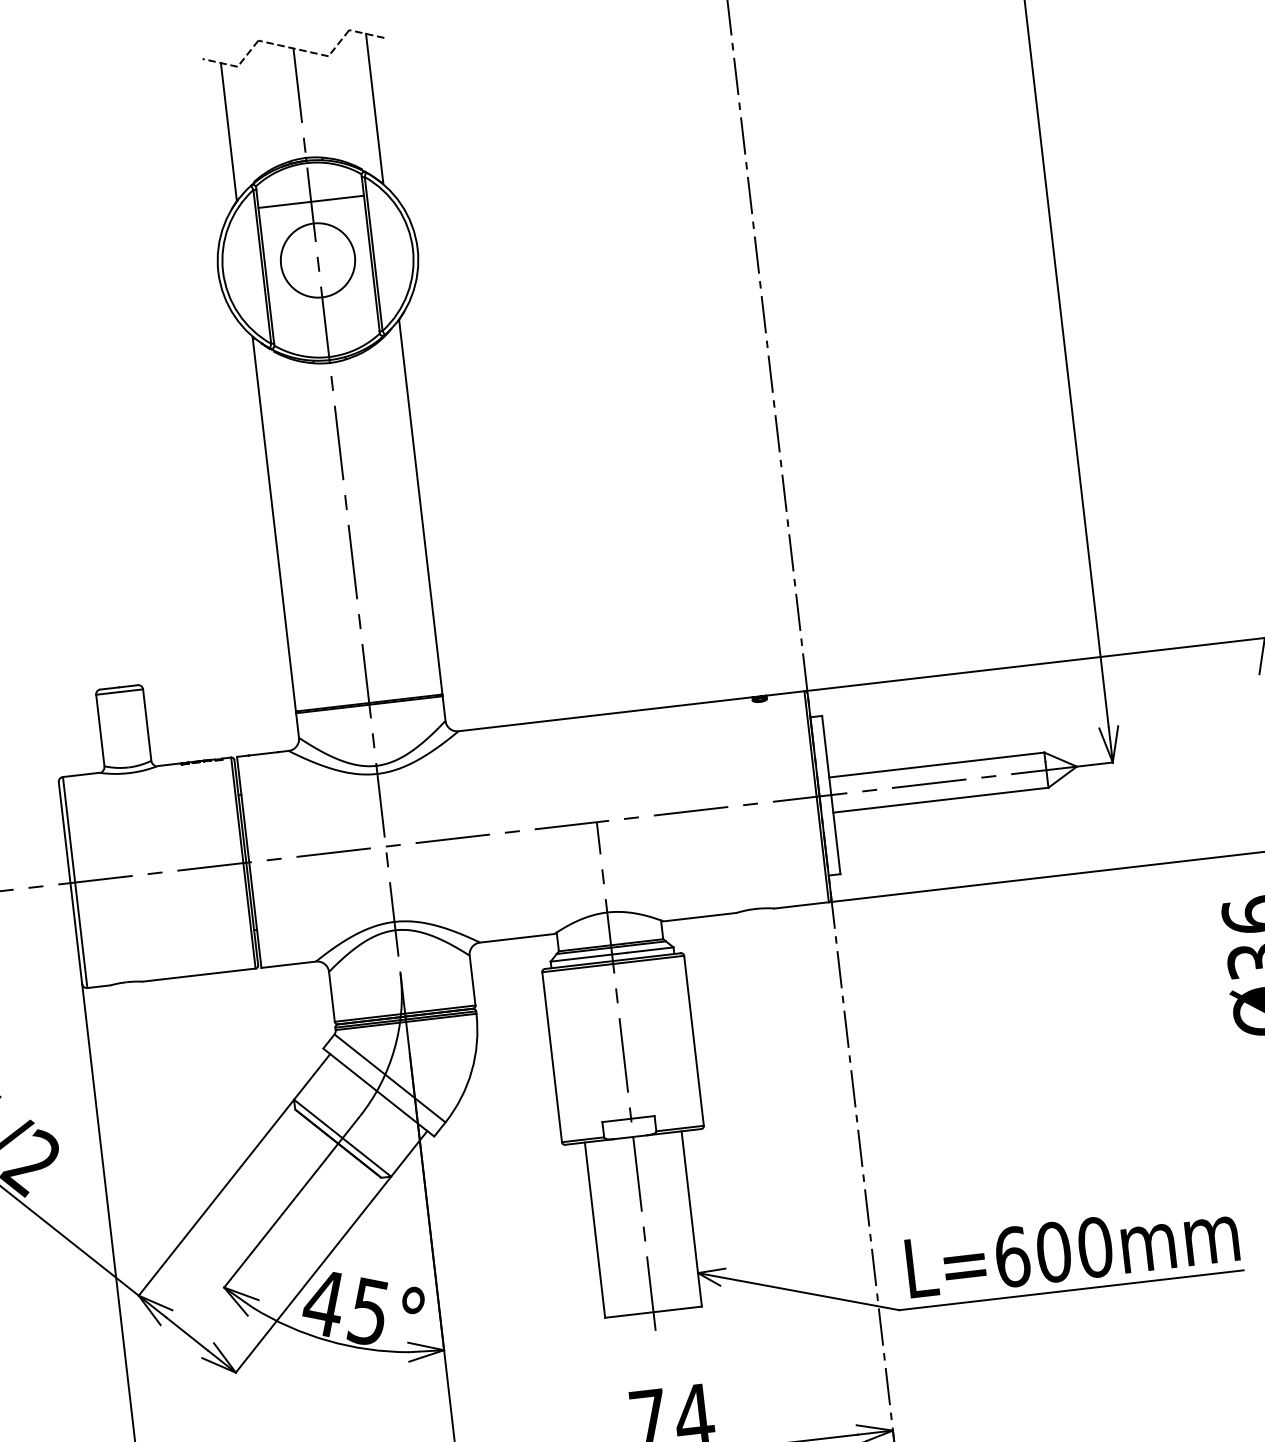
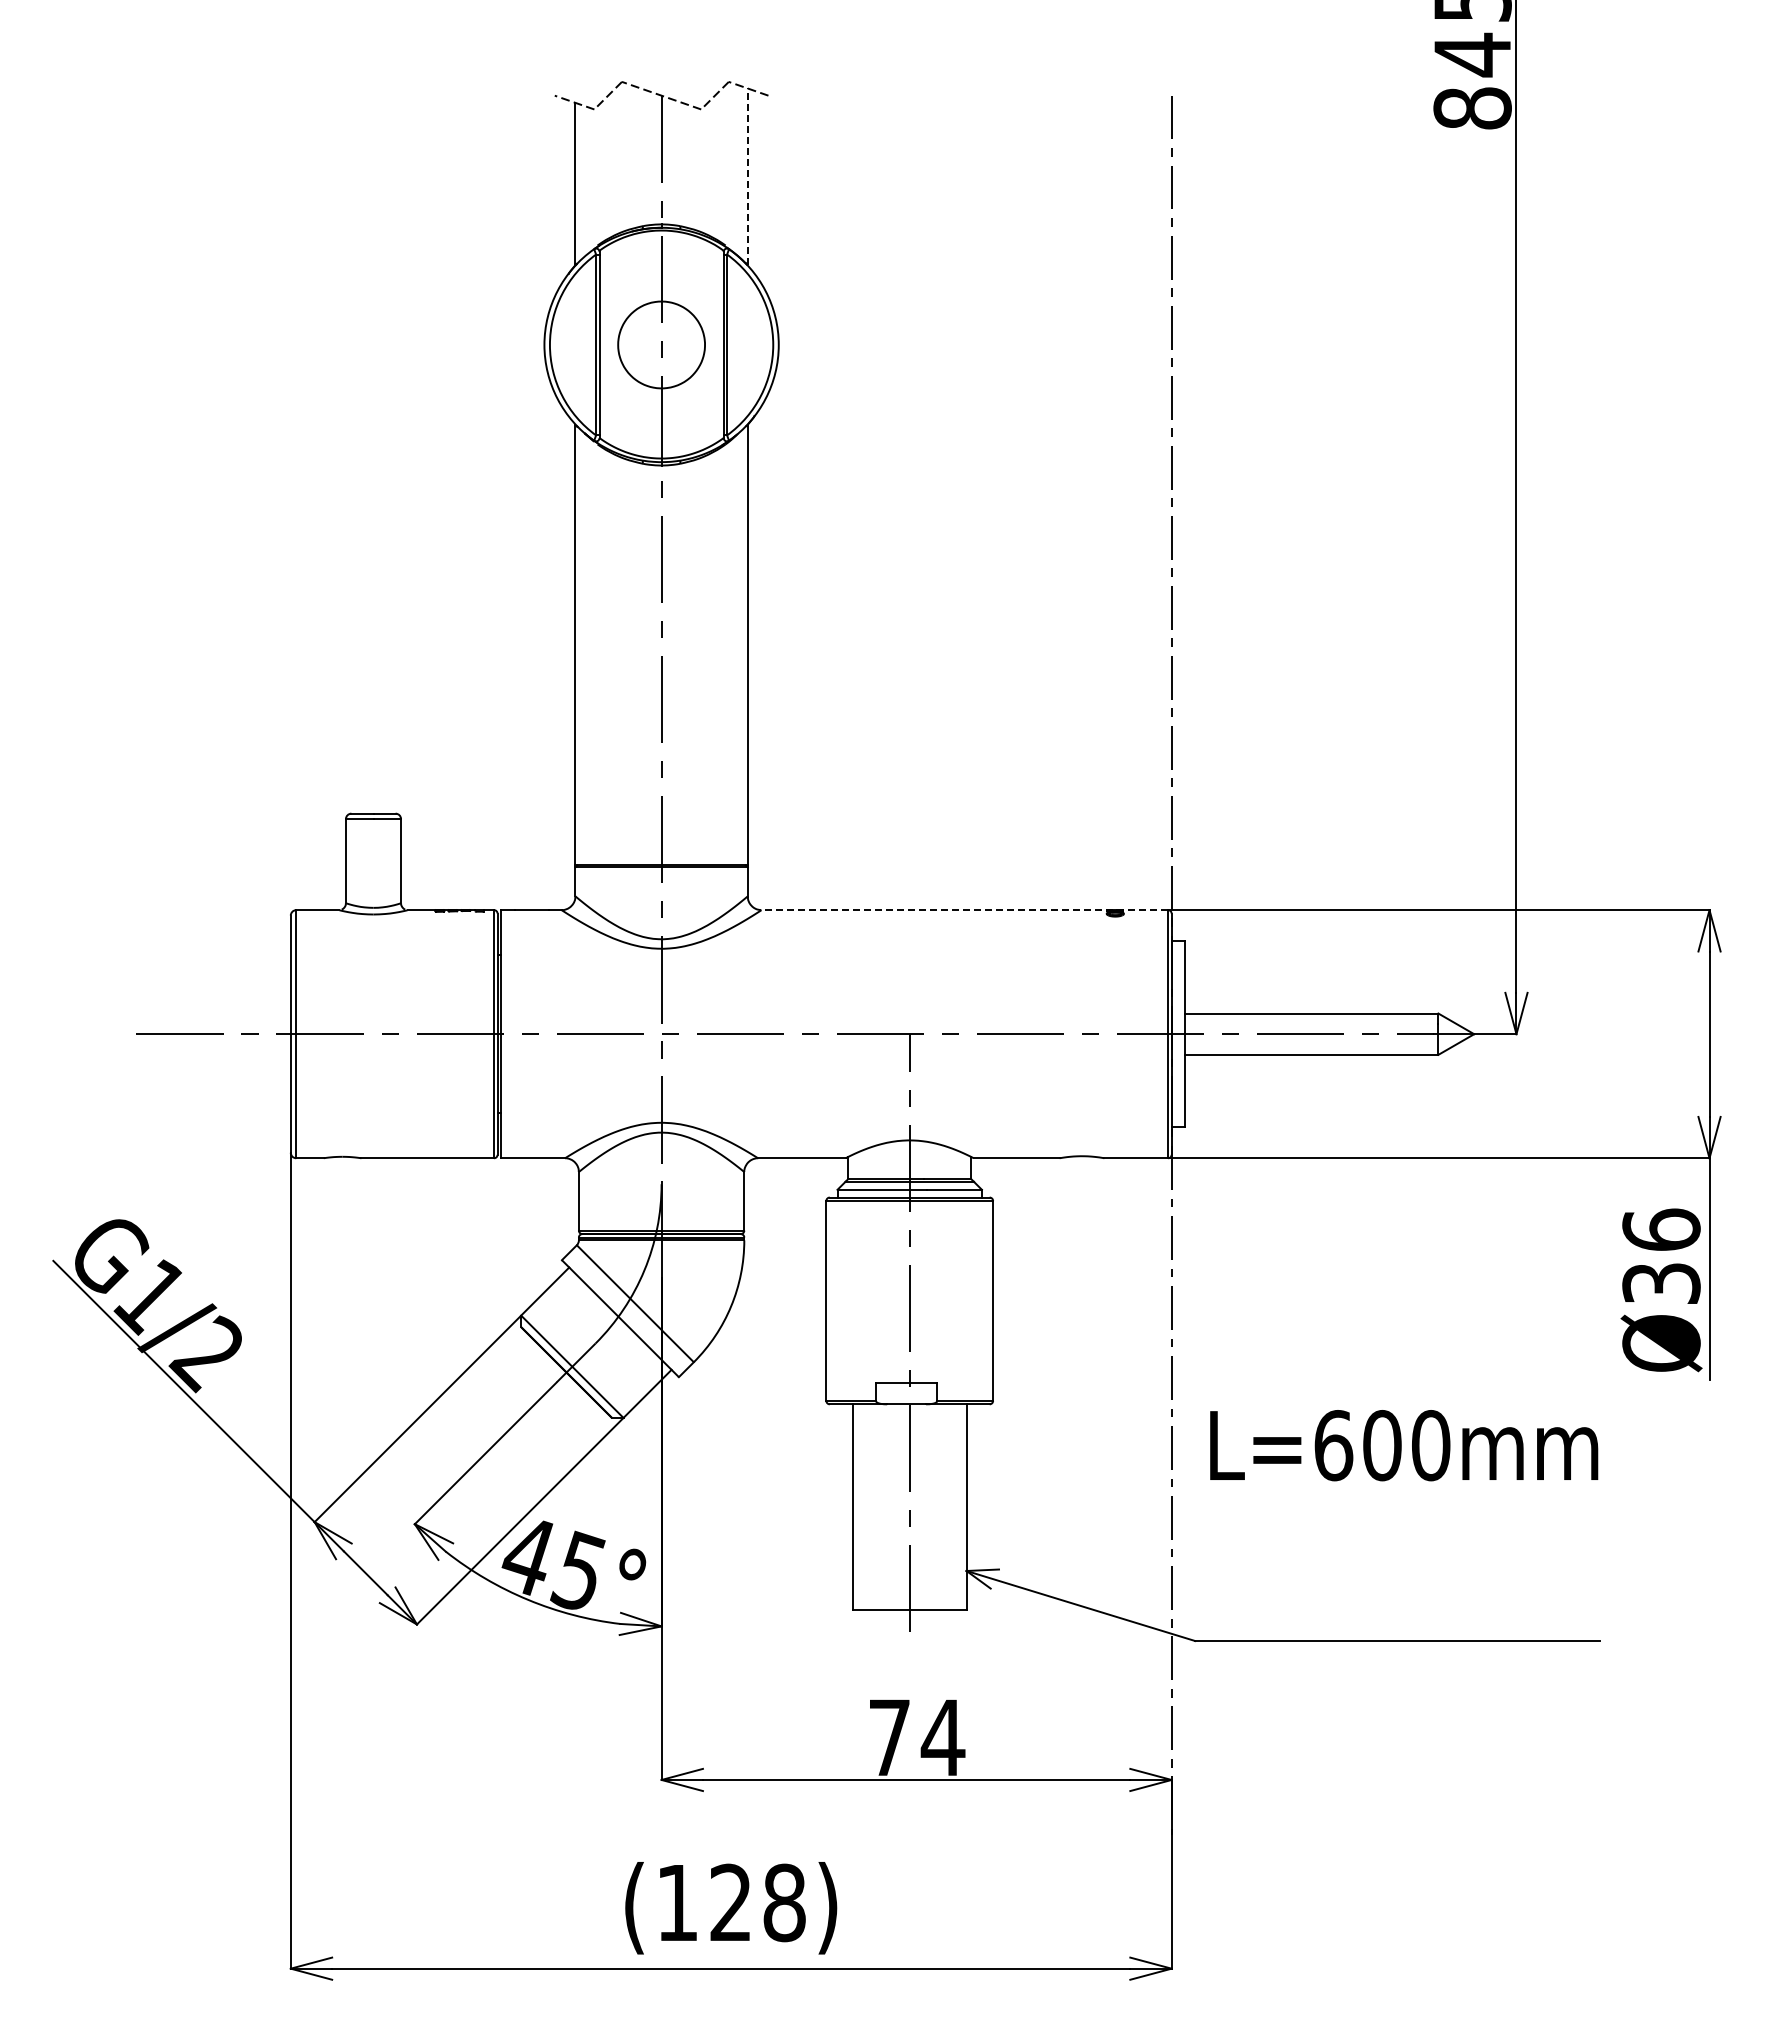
line: (374, 108) -> (747, 176), solid -> dashed
line: (311, 202) -> (661, 276), removed
line: (631, 711) -> (964, 910), solid -> dashed
text: (1072, 1249) -> (1404, 1445), moved

